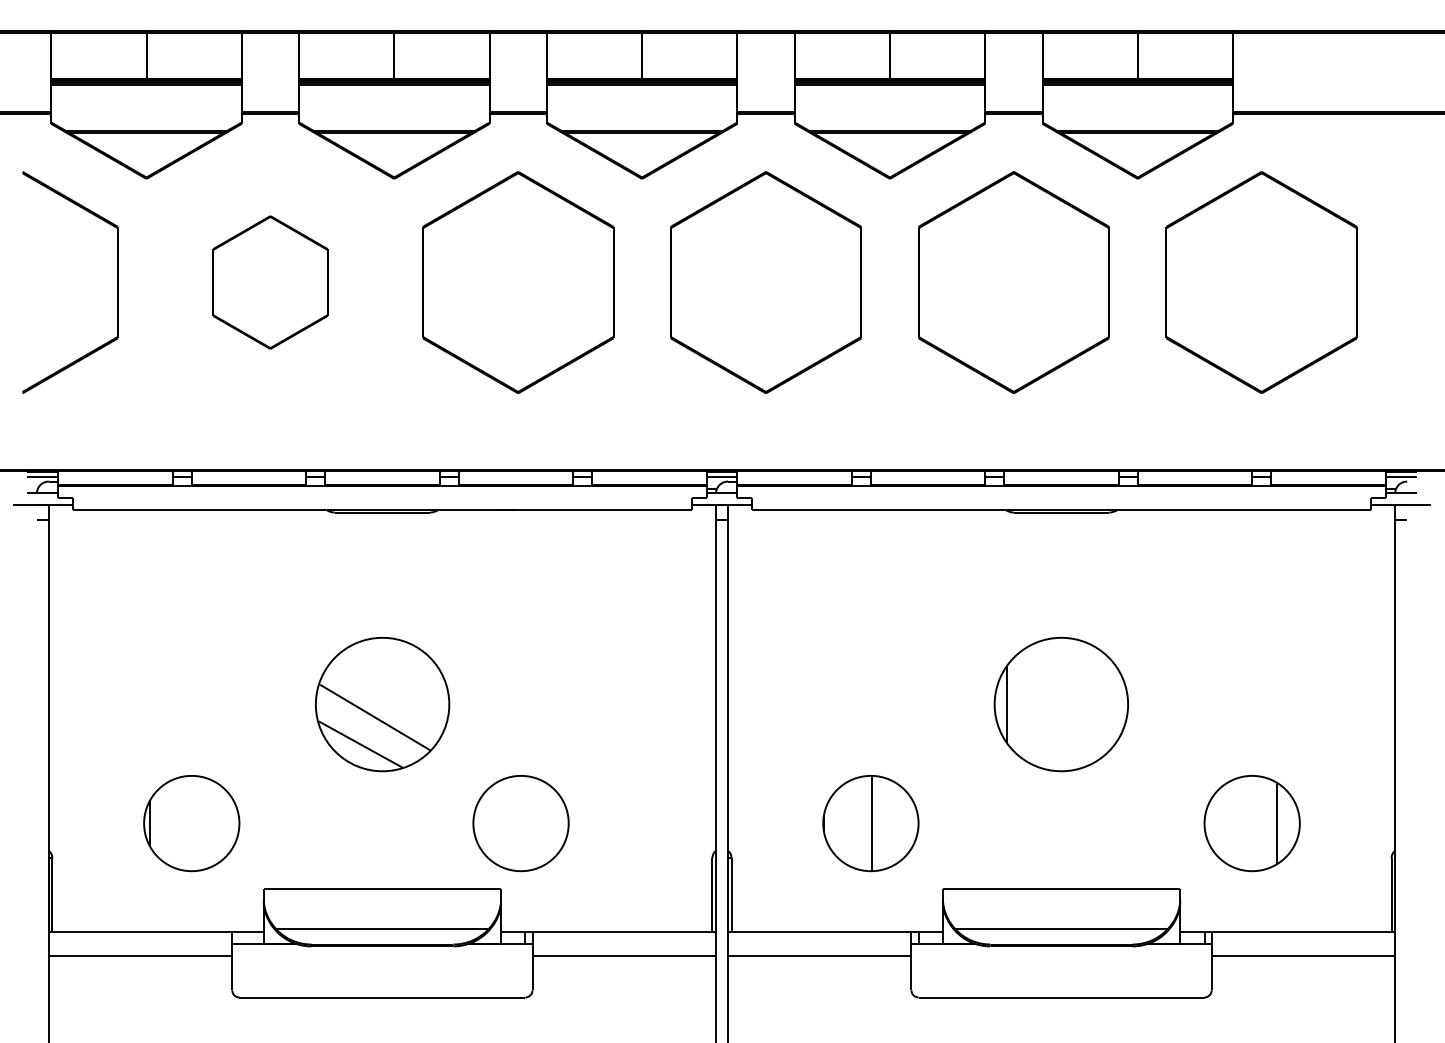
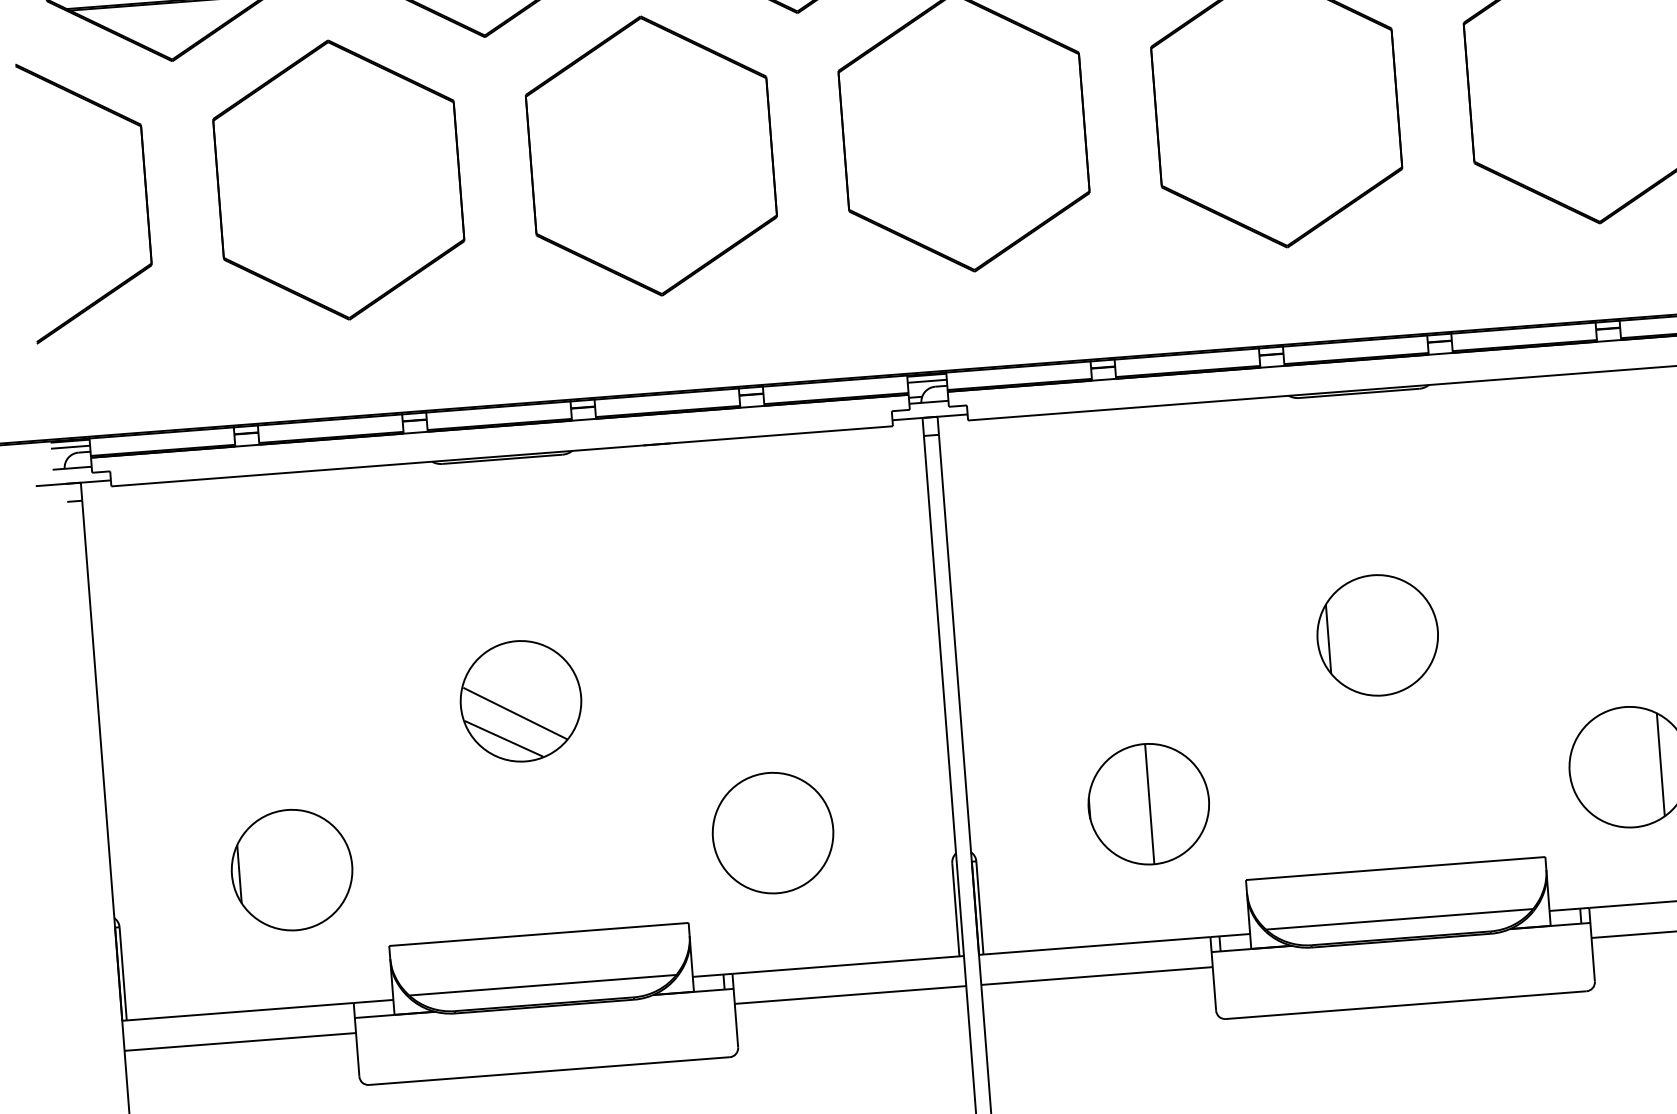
part: (270, 282) -> (338, 179), size x1.67
part: (381, 703) -> (519, 700), size x0.71
part: (1061, 703) -> (1377, 634), size x0.71
part: (520, 823) -> (772, 833), moved

